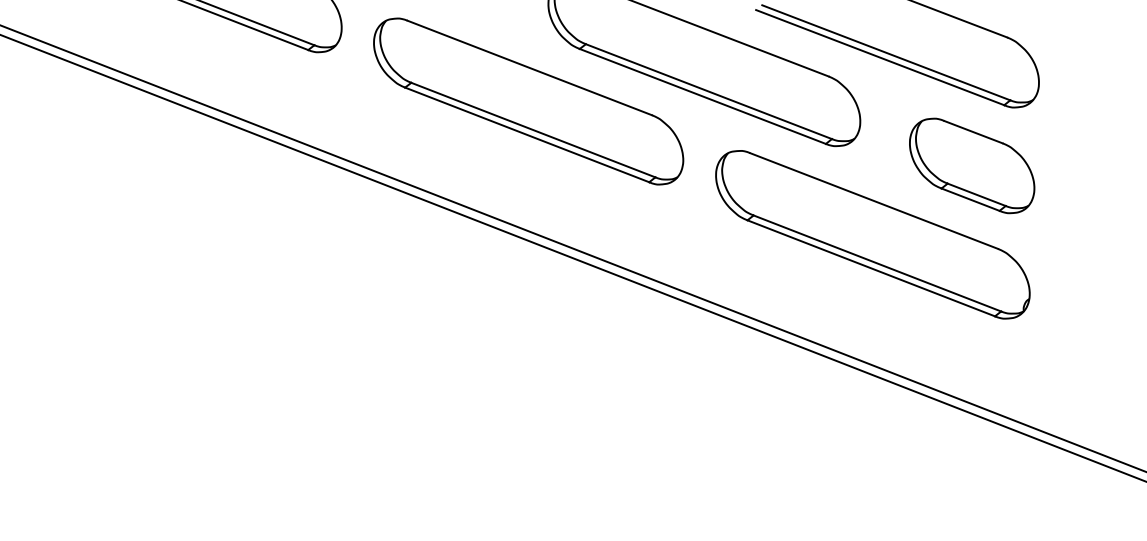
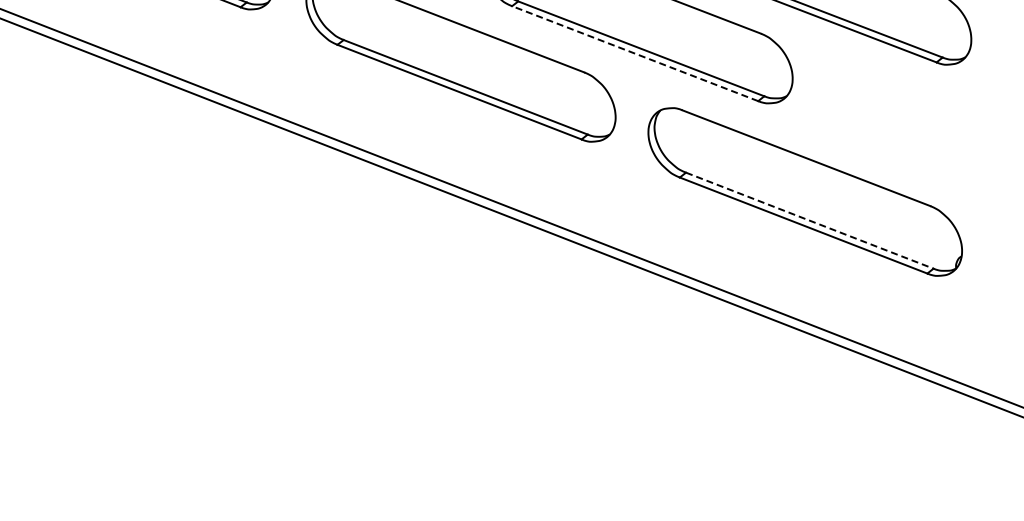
line: (702, 96) -> (634, 53), solid -> dashed
part: (972, 165) -> (904, 122), removed
line: (877, 263) -> (809, 220), solid -> dashed

